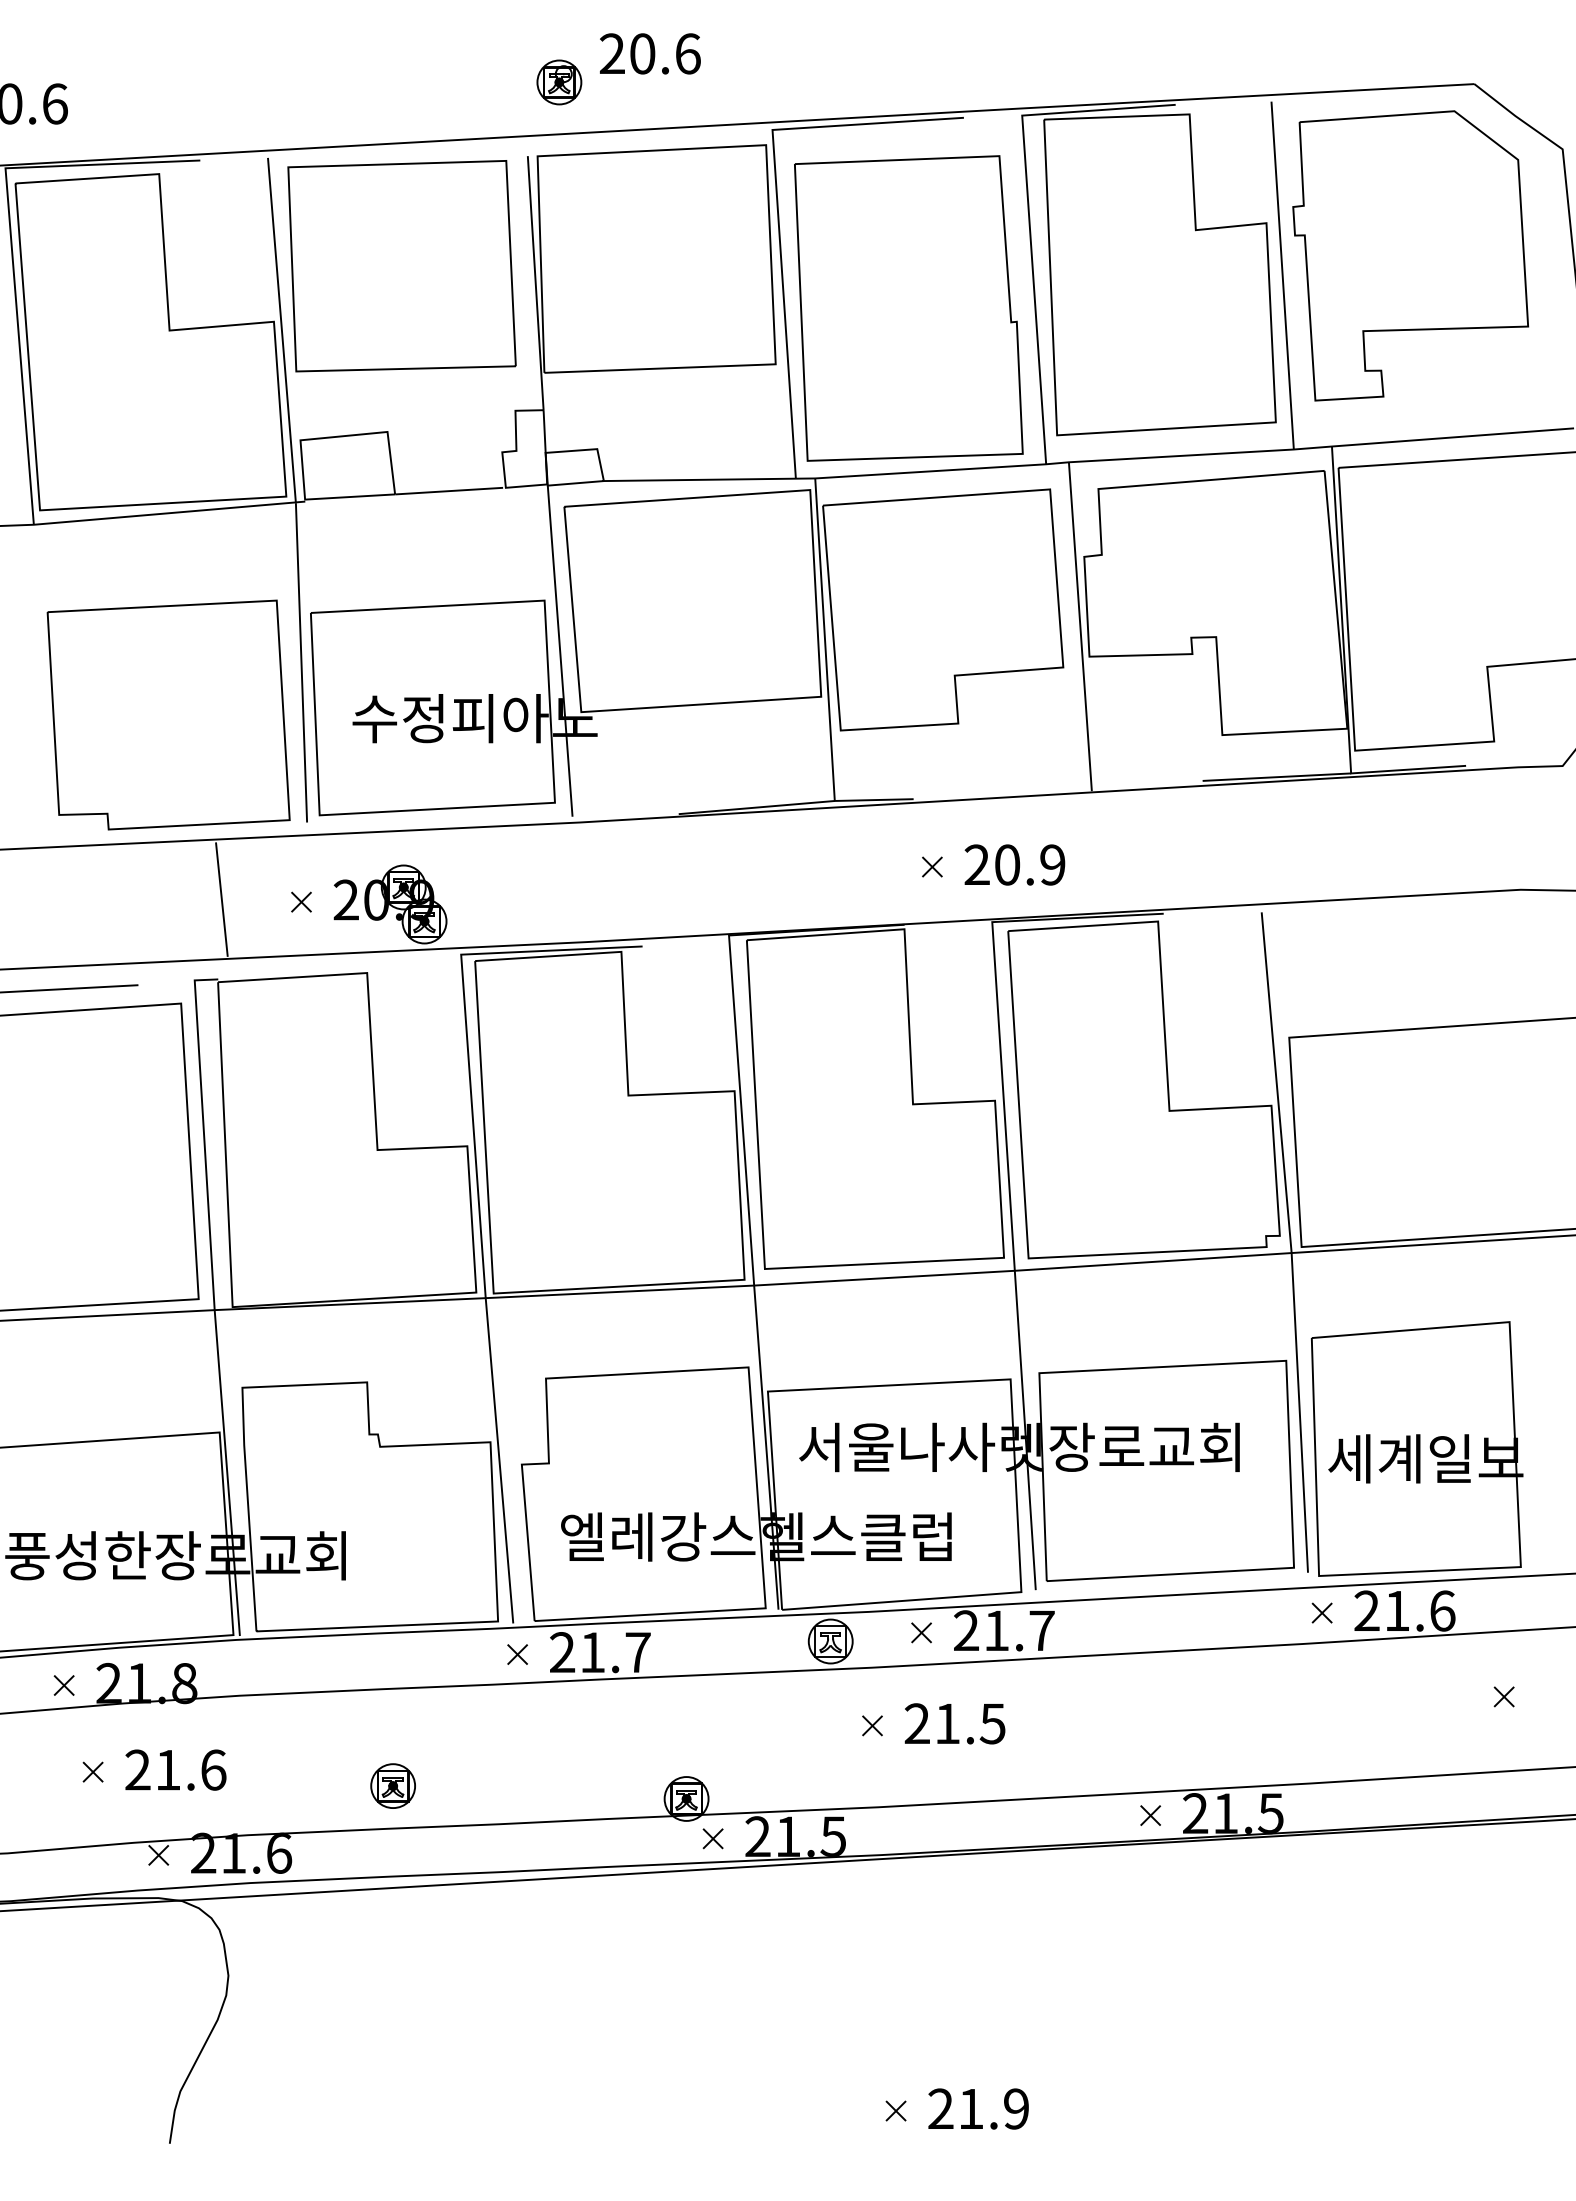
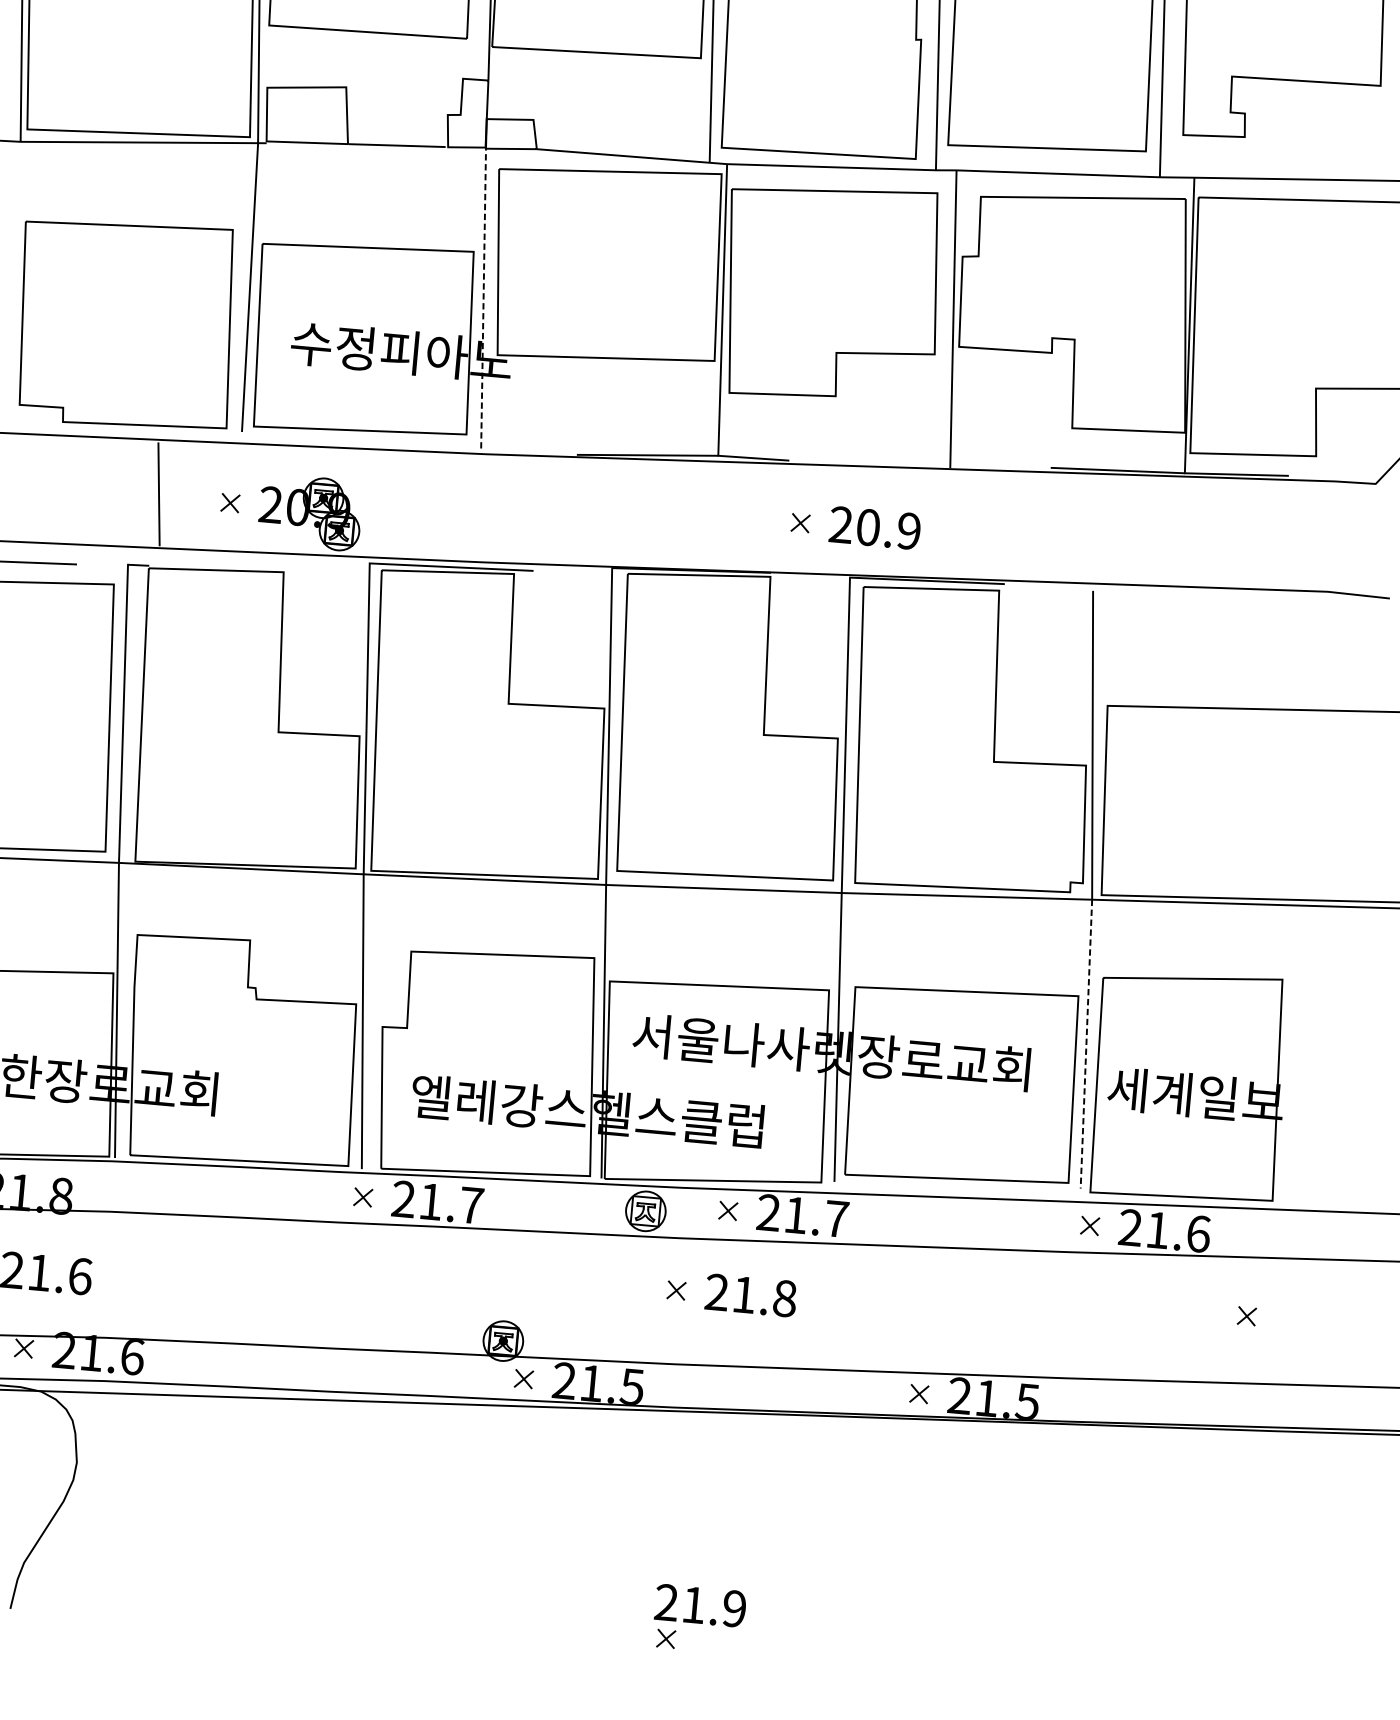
line: (560, 650) -> (483, 298), solid -> dashed
line: (1299, 1413) -> (1086, 1044), solid -> dashed
text: (992, 1723) -> (784, 1298), 21.5 -> 21.8
part: (392, 1785) -> (239, 1304), removed
text: (978, 2108) -> (700, 1605), moved

